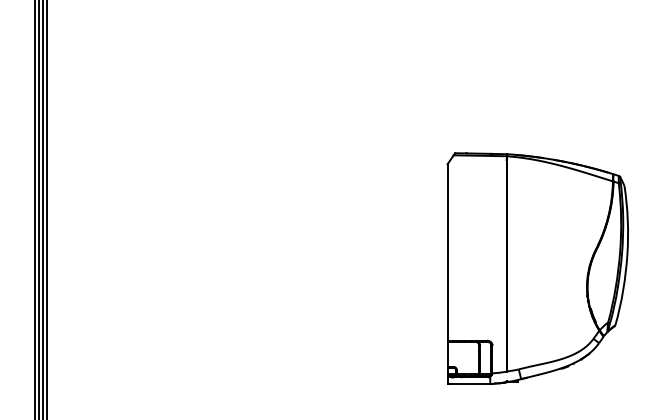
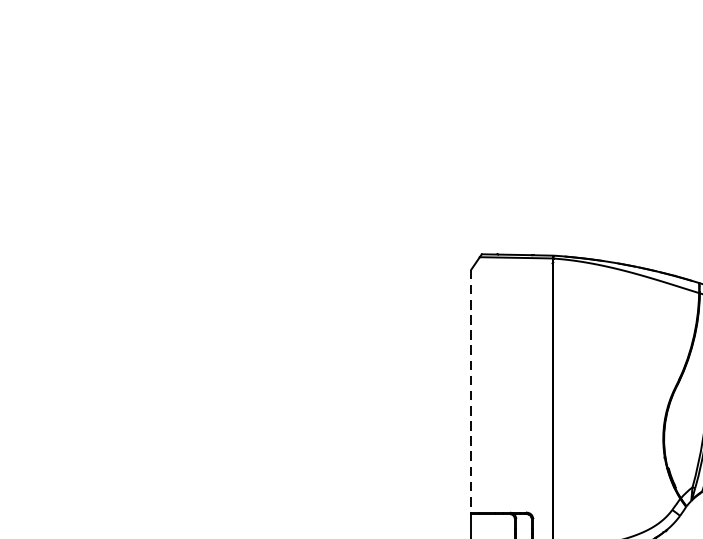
line: (447, 253) -> (471, 392), solid -> dashed

